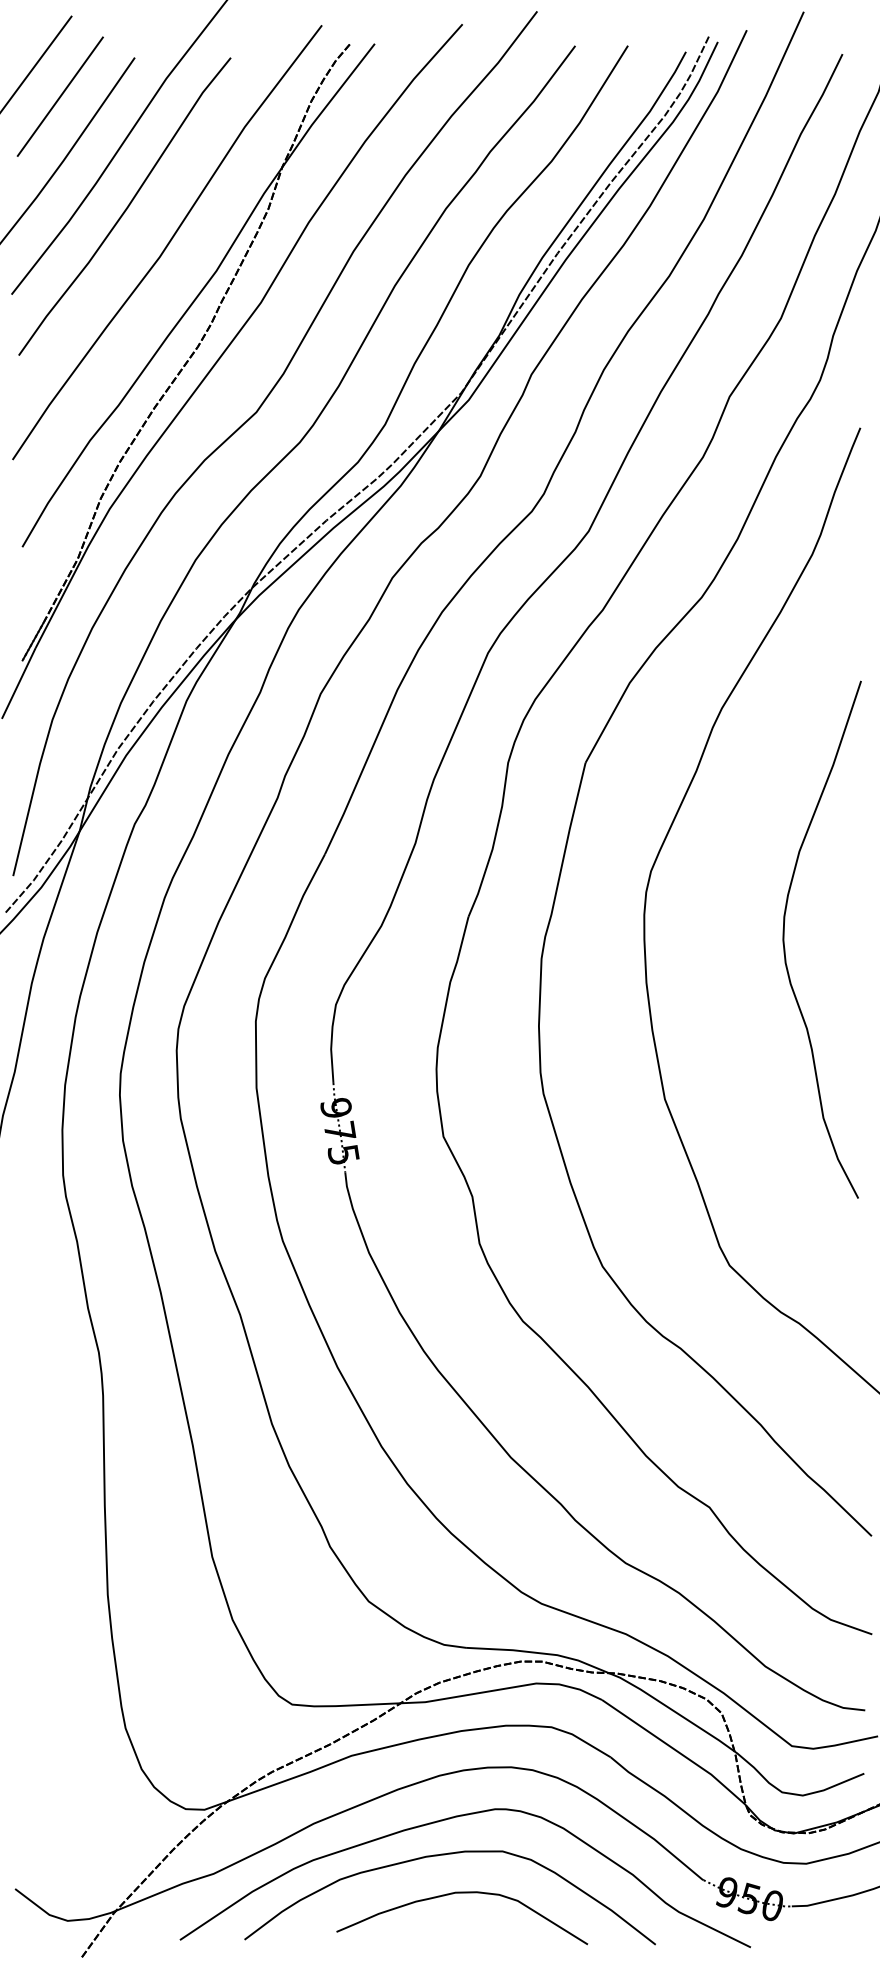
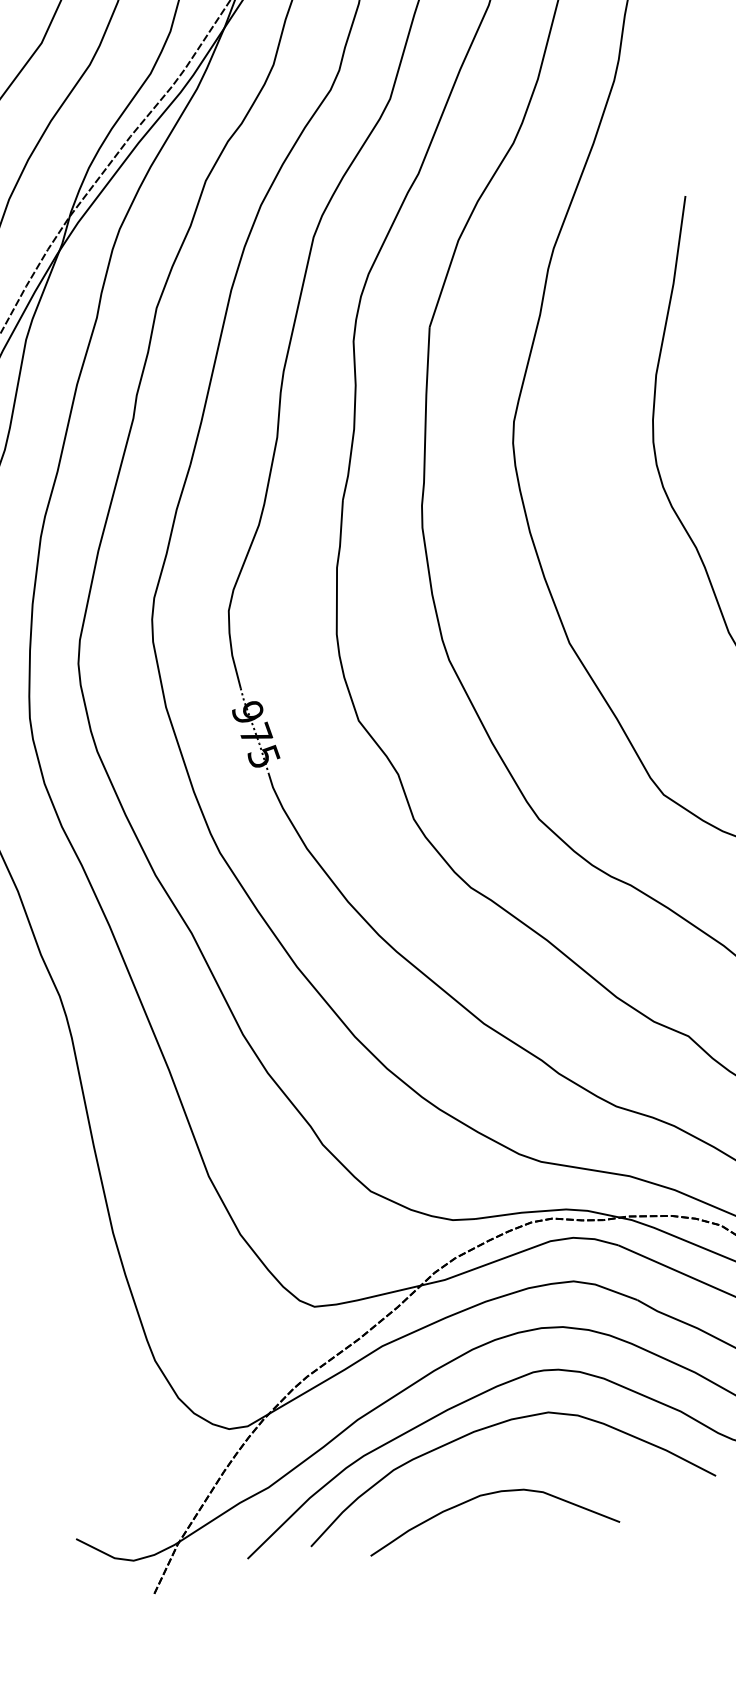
curve: (462, 1893) -> (487, 1495), moved

